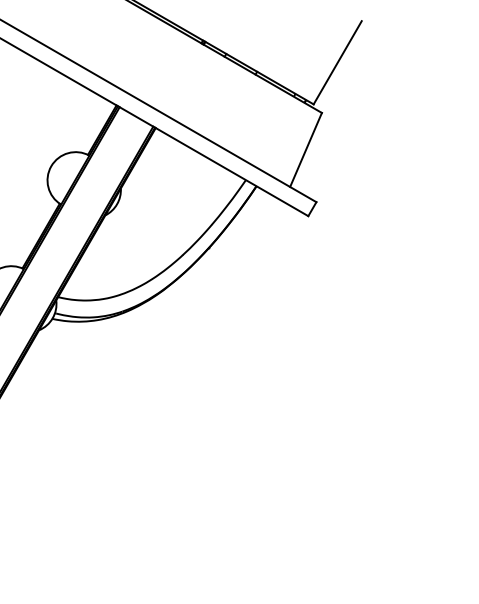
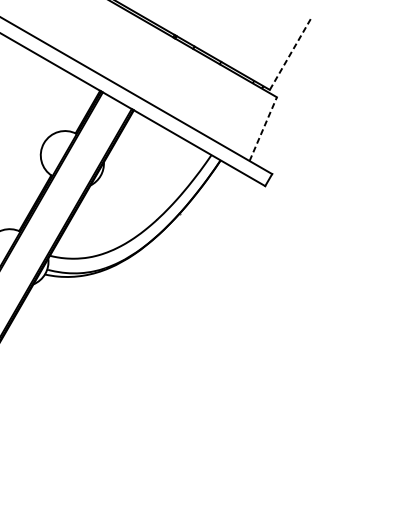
line: (337, 62) -> (290, 53), solid -> dashed
line: (306, 149) -> (263, 128), solid -> dashed

